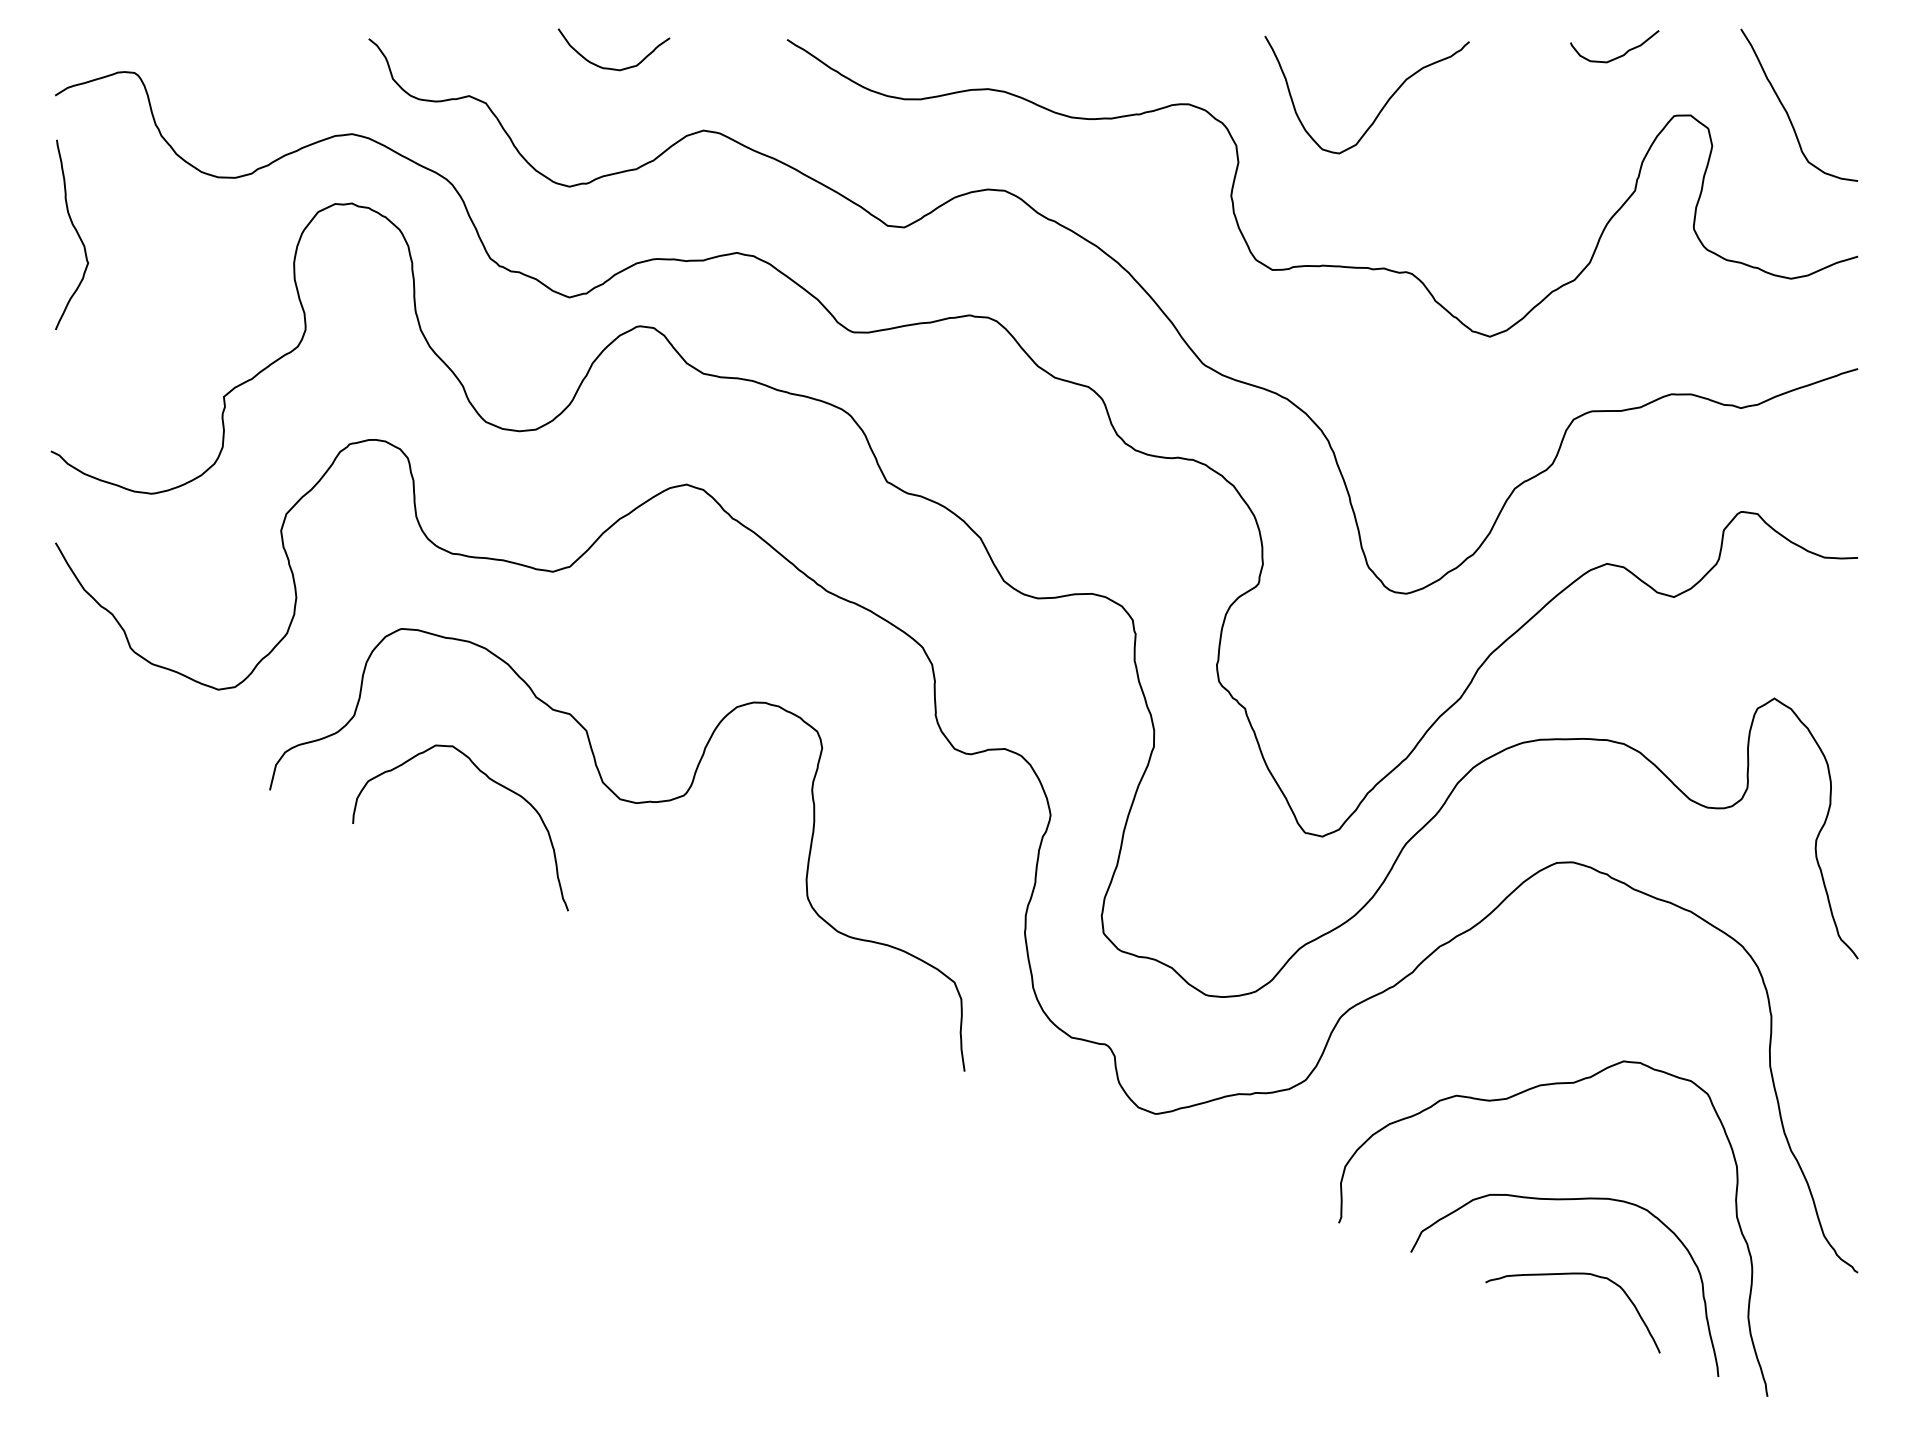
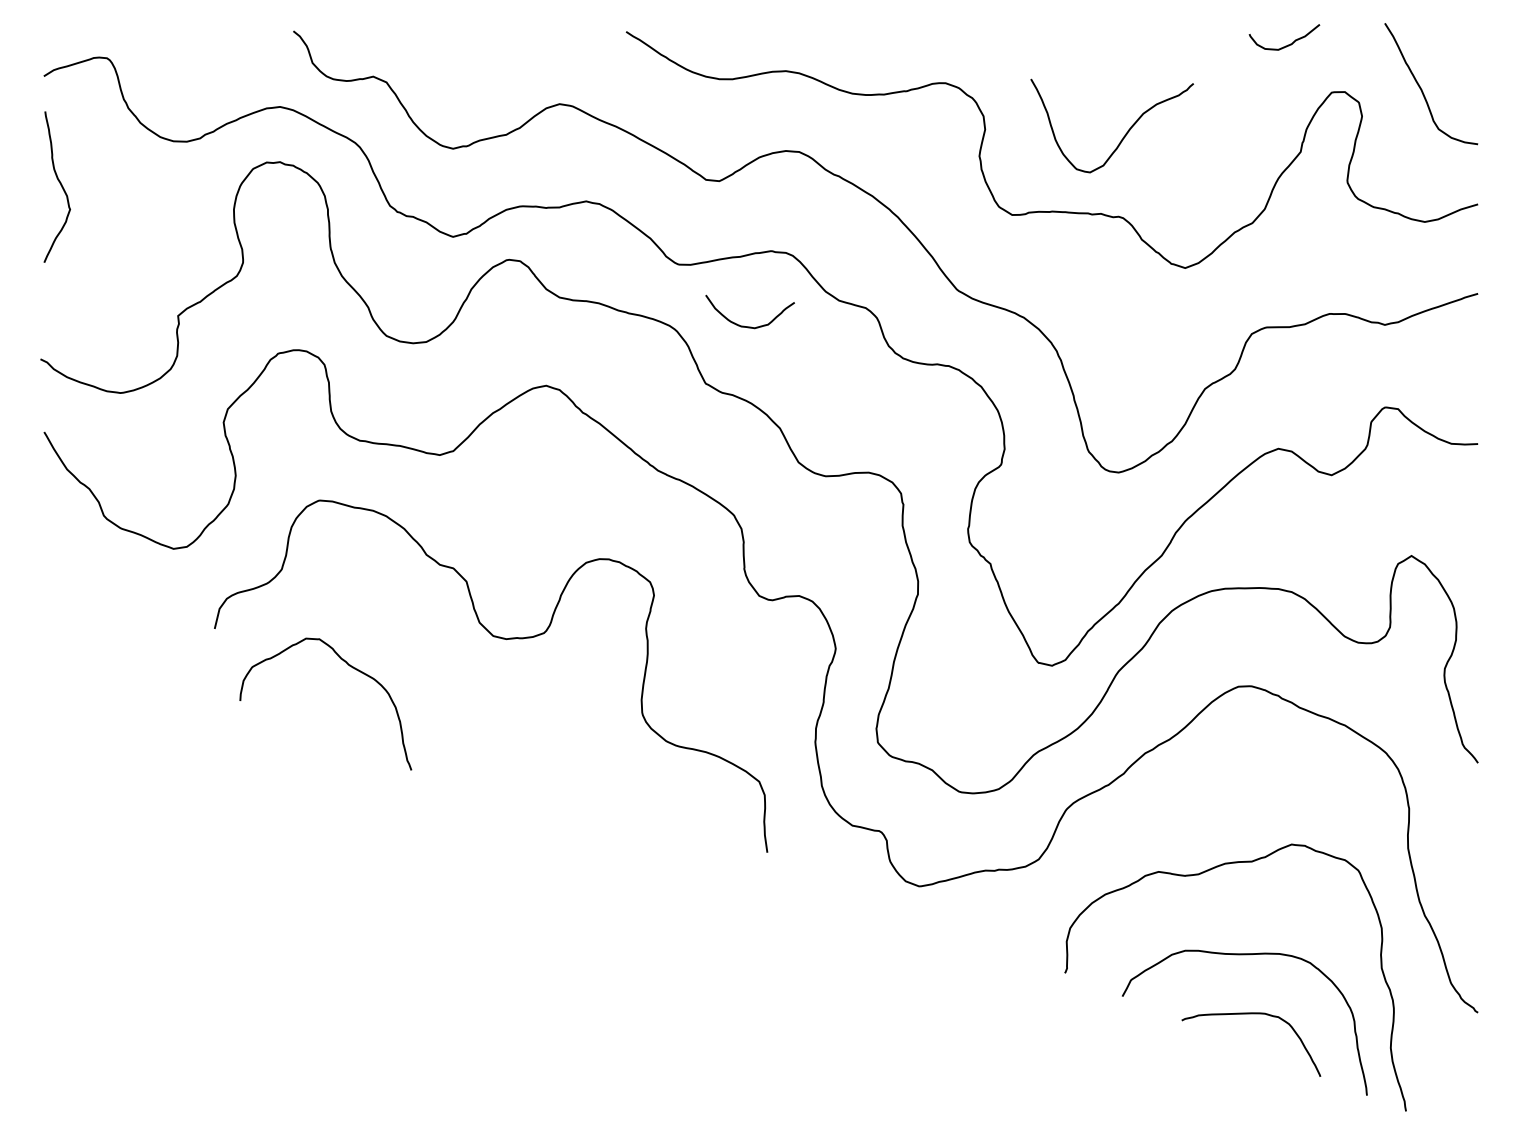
curve: (609, 67) -> (746, 325), moved
curve: (1383, 105) -> (1125, 134), moved
curve: (490, 780) -> (349, 666), moved

